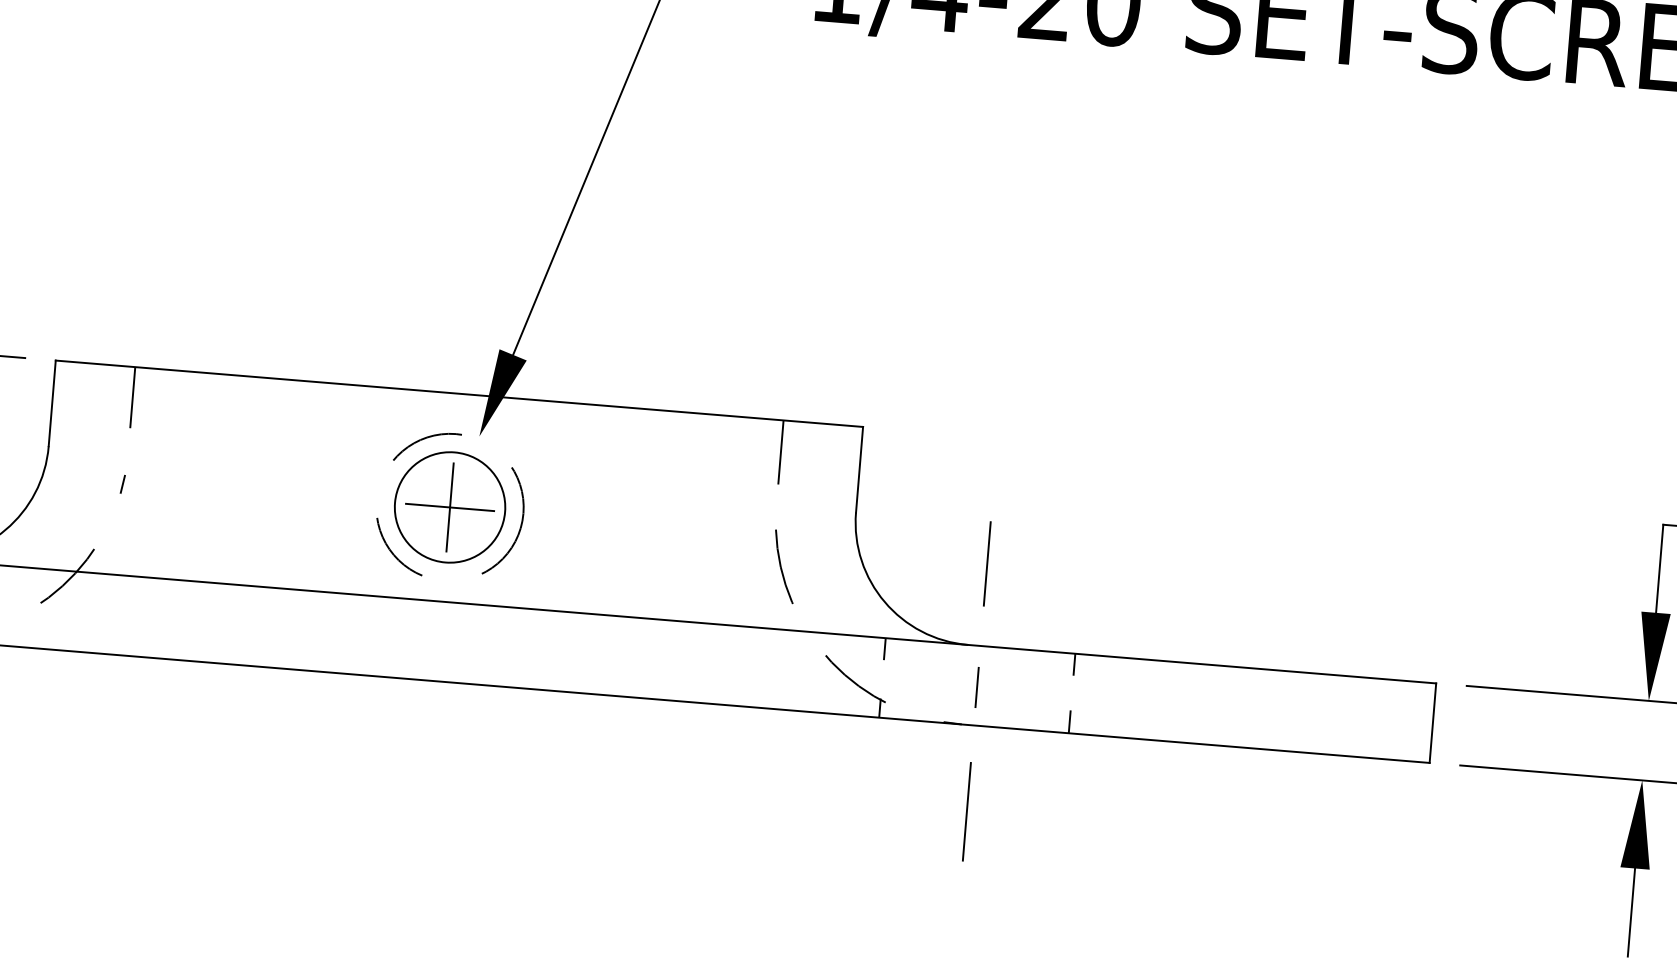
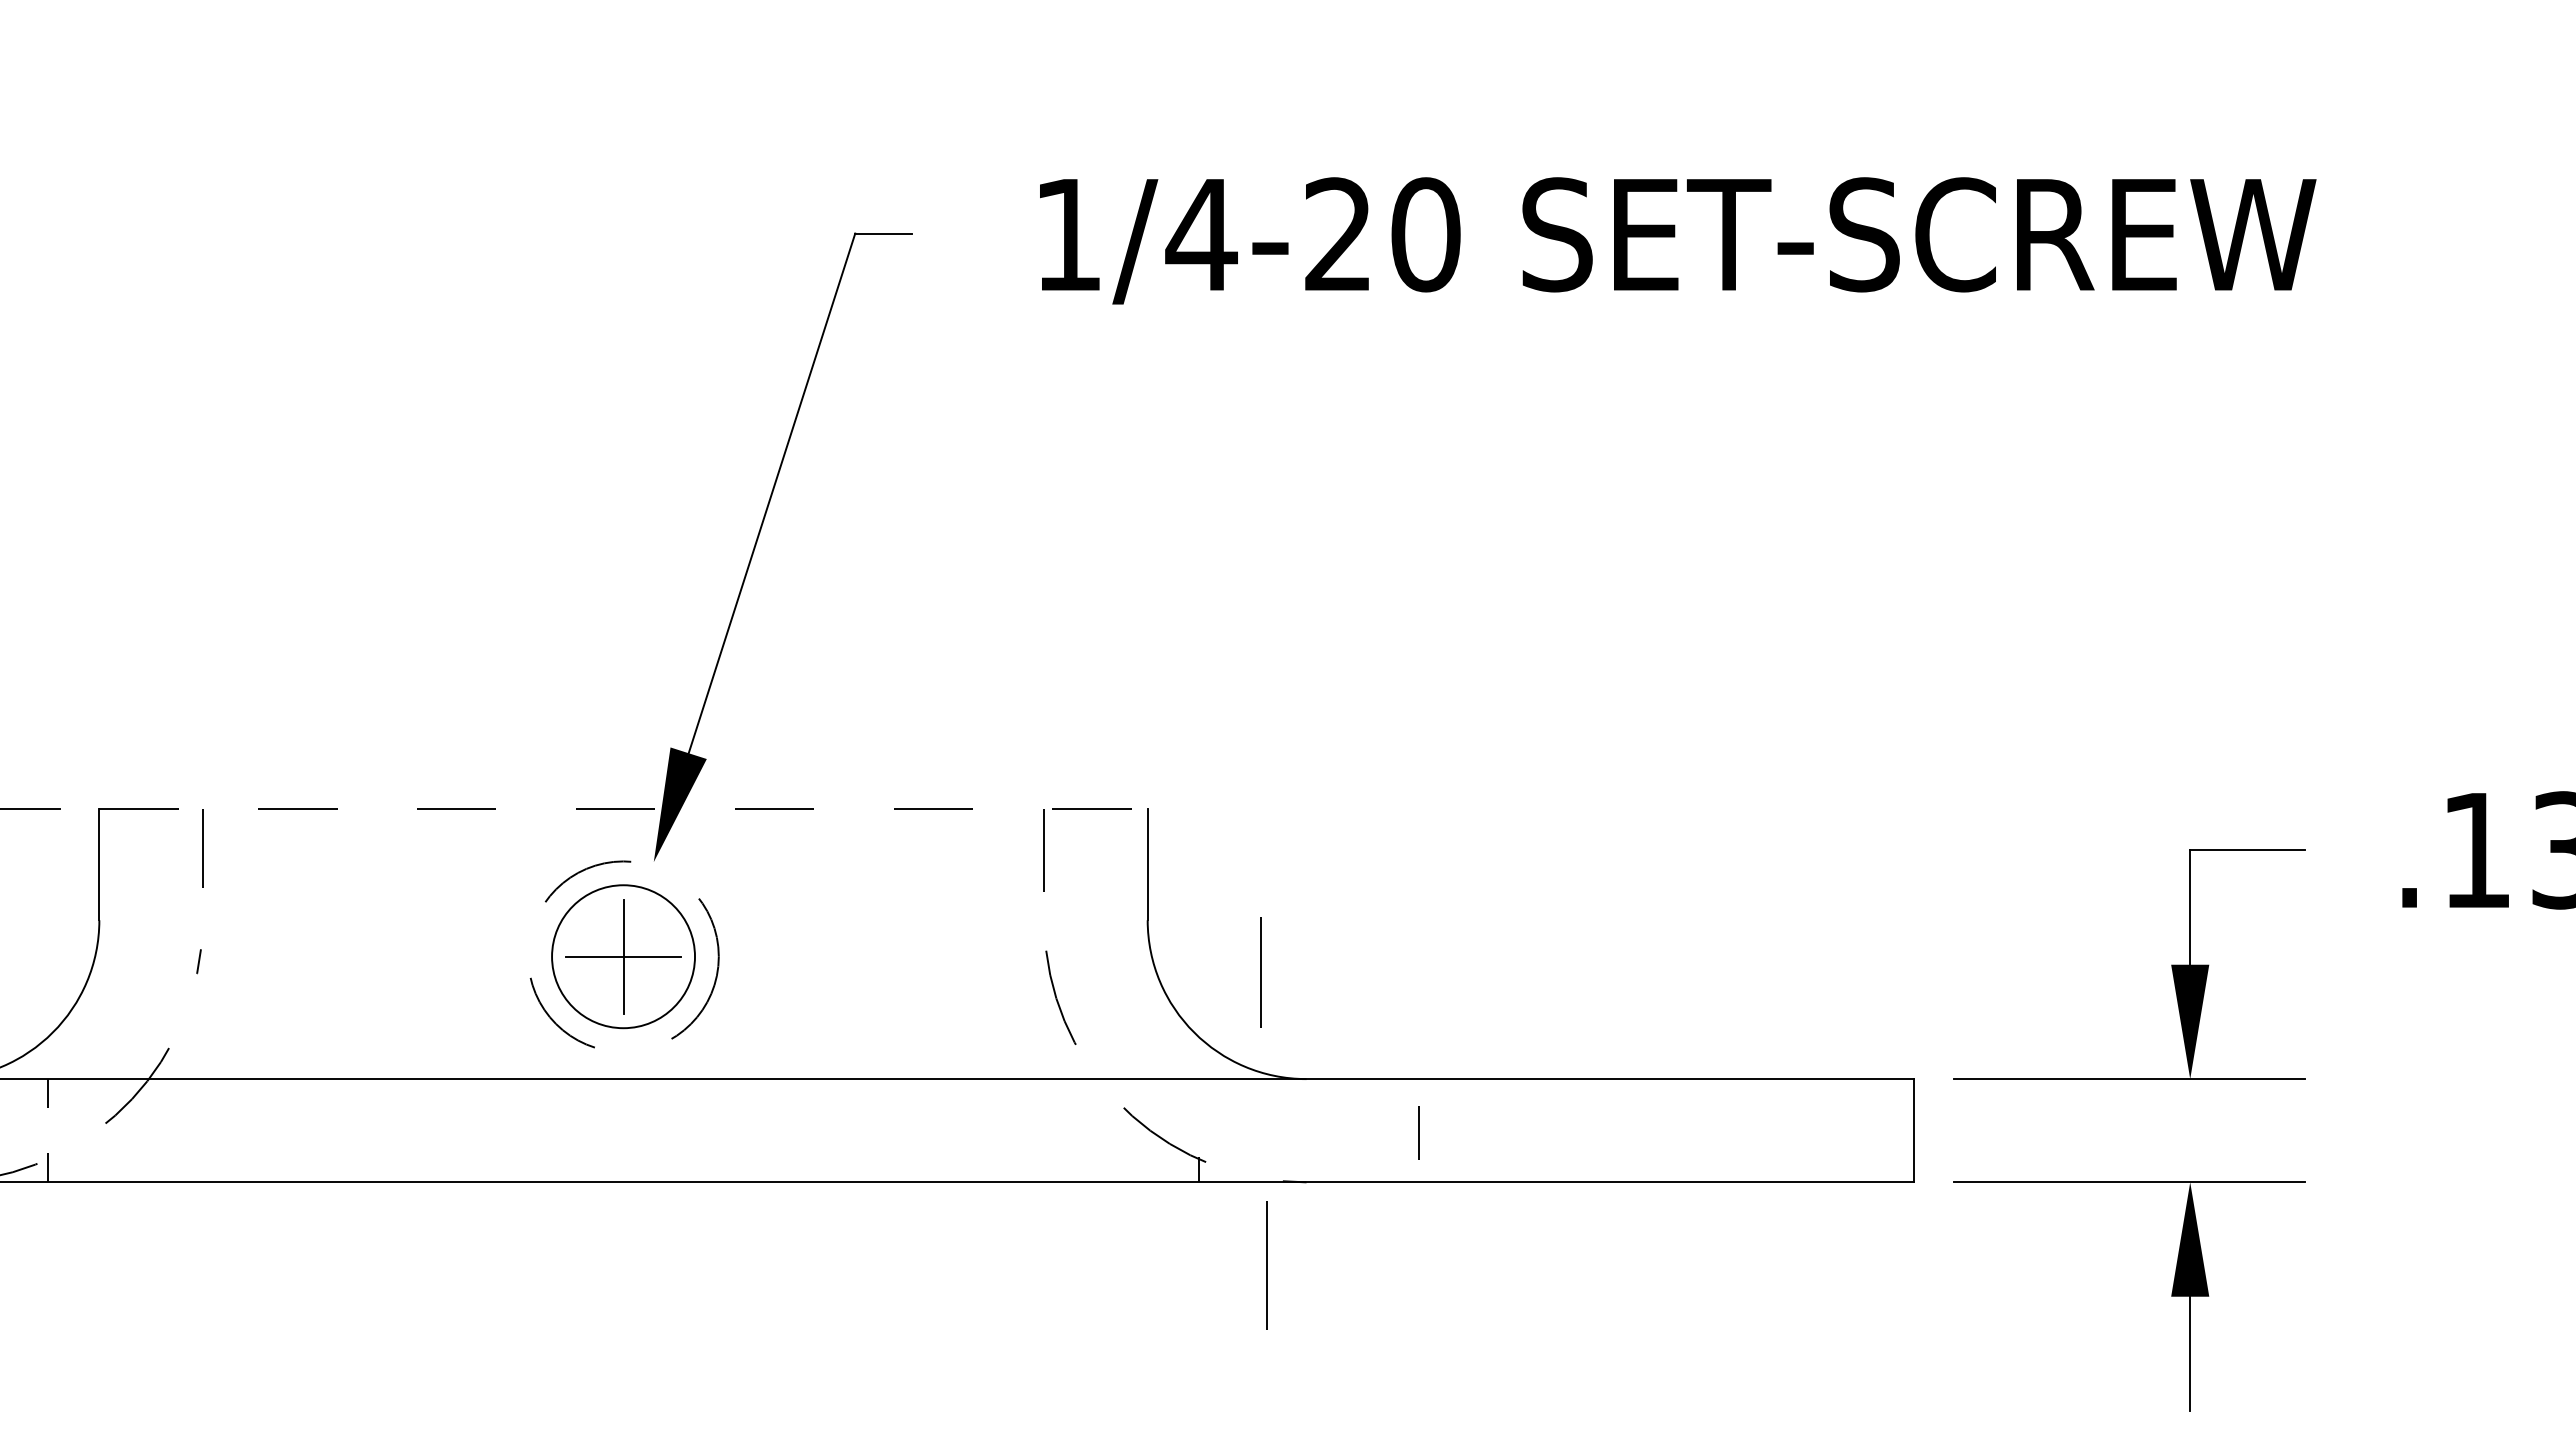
line: (460, 394) -> (624, 809), solid -> dashed
line: (986, 563) -> (1260, 972), moved
line: (884, 649) -> (1199, 1093), removed
line: (1074, 664) -> (1445, 1093), removed
line: (976, 687) -> (1418, 1132), moved
line: (1069, 721) -> (1445, 1167), removed
line: (966, 811) -> (1266, 1265), moved

